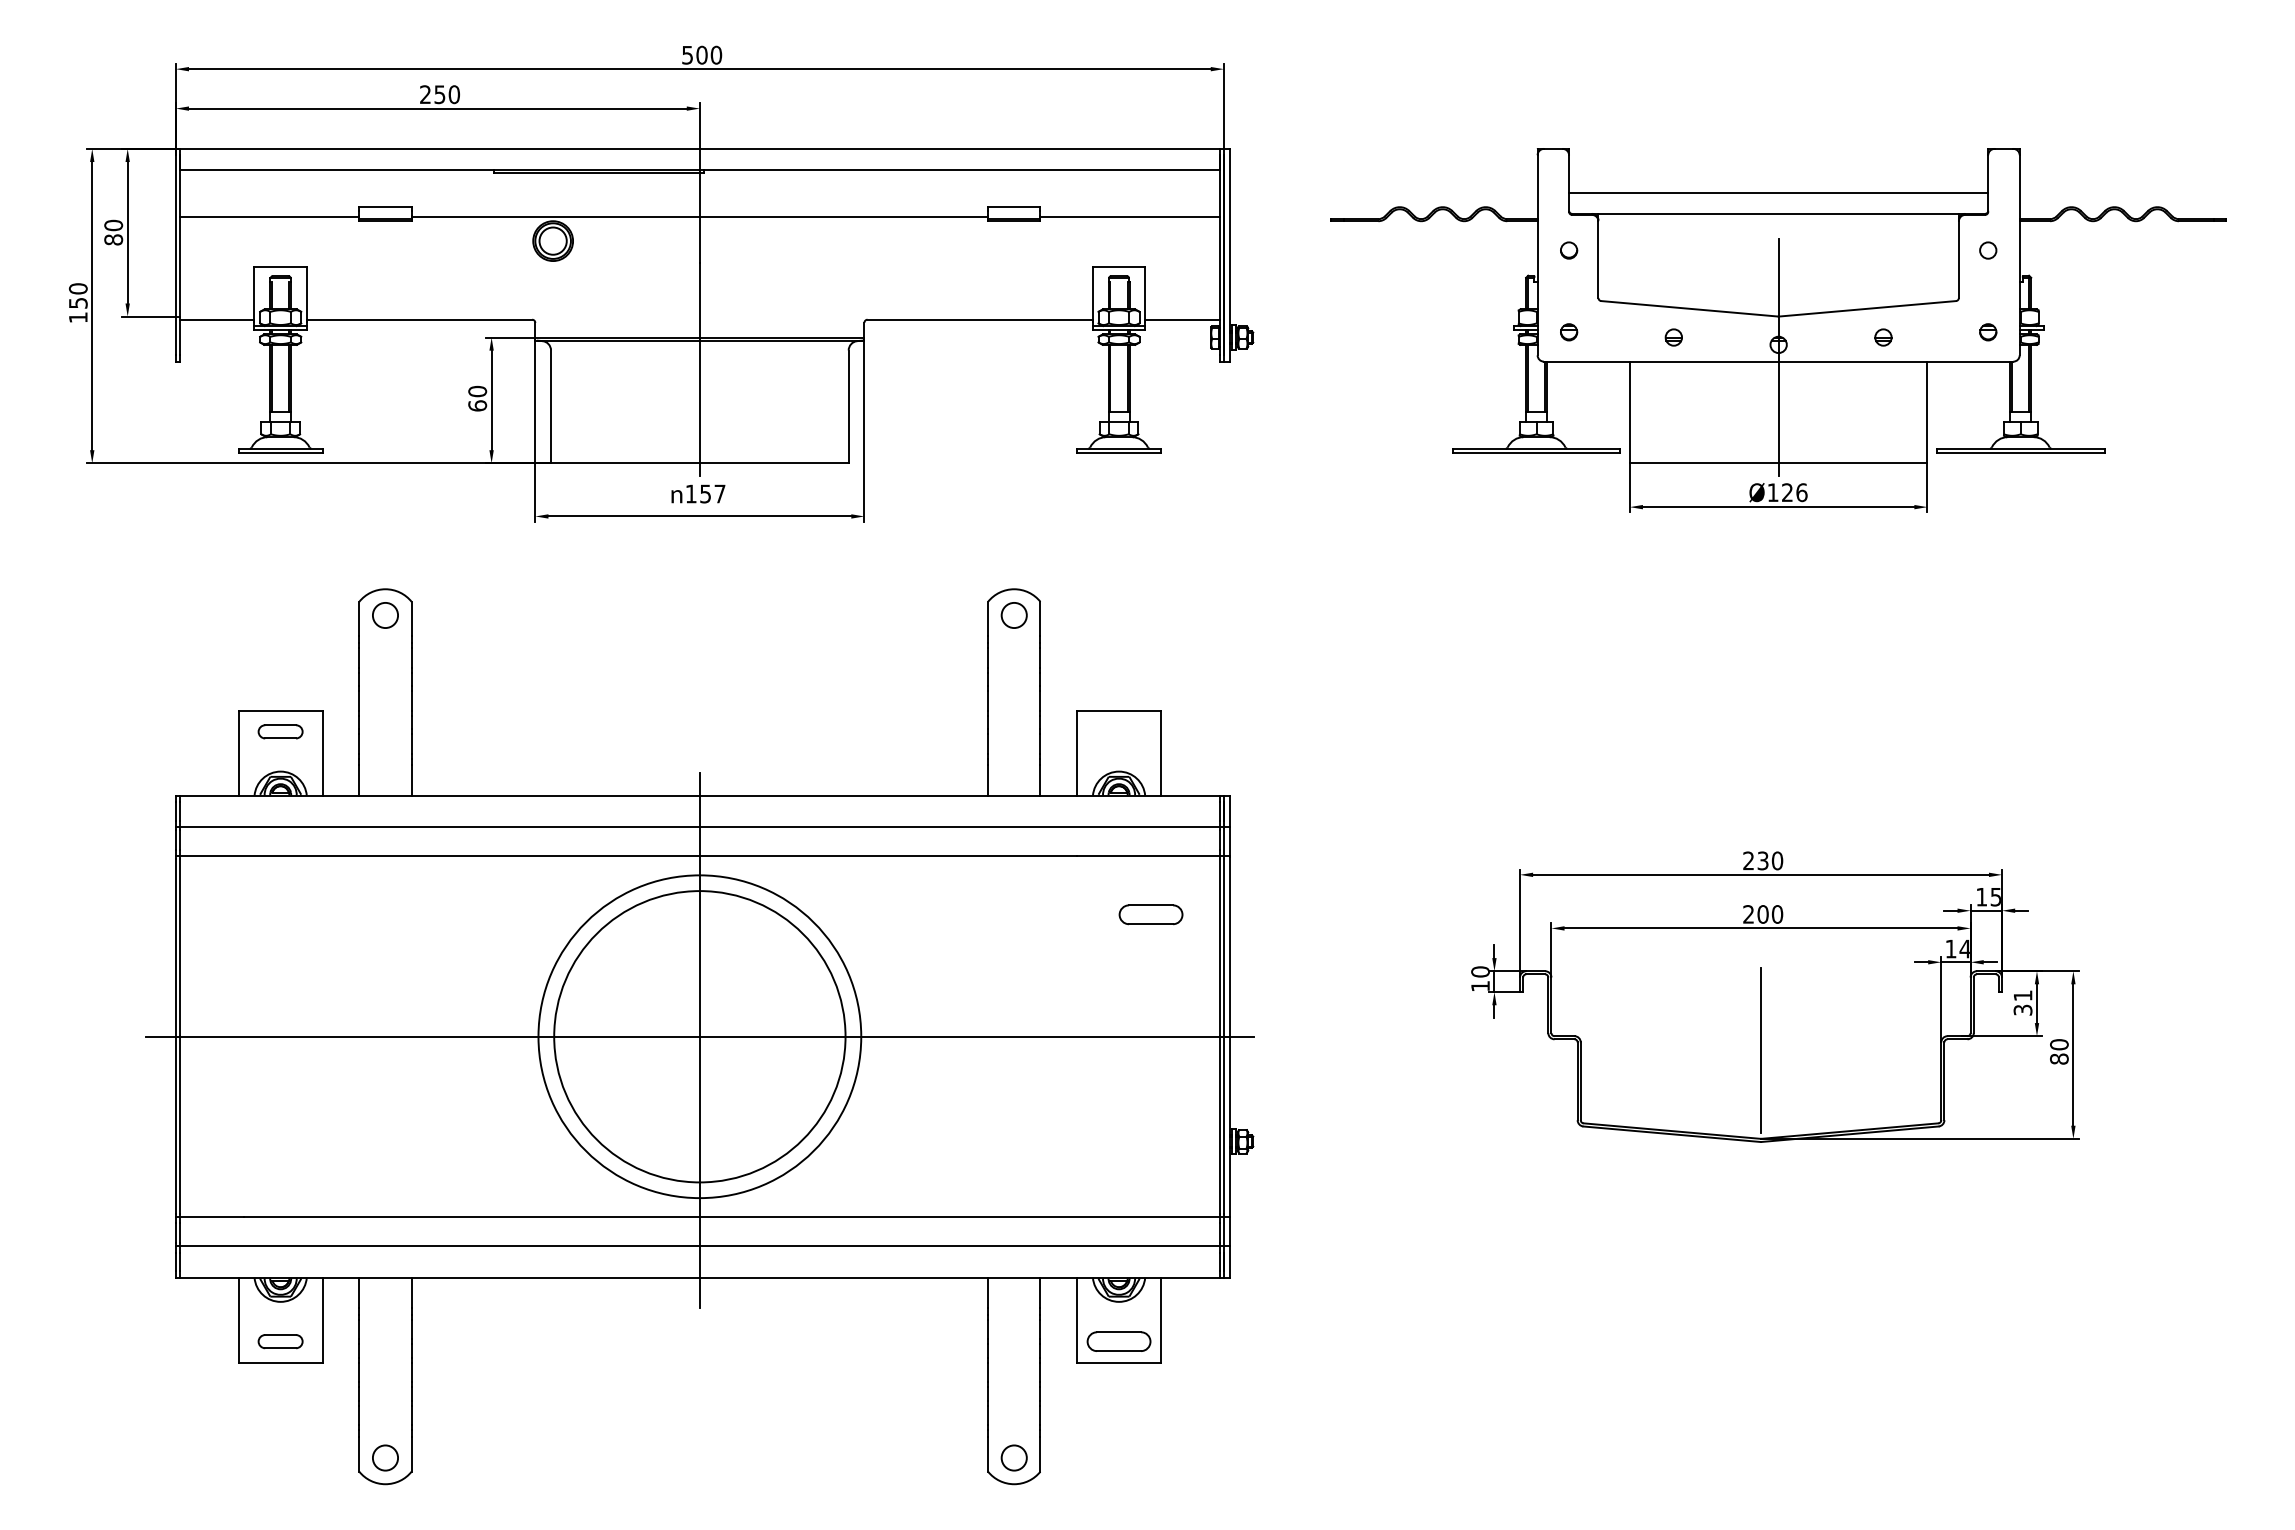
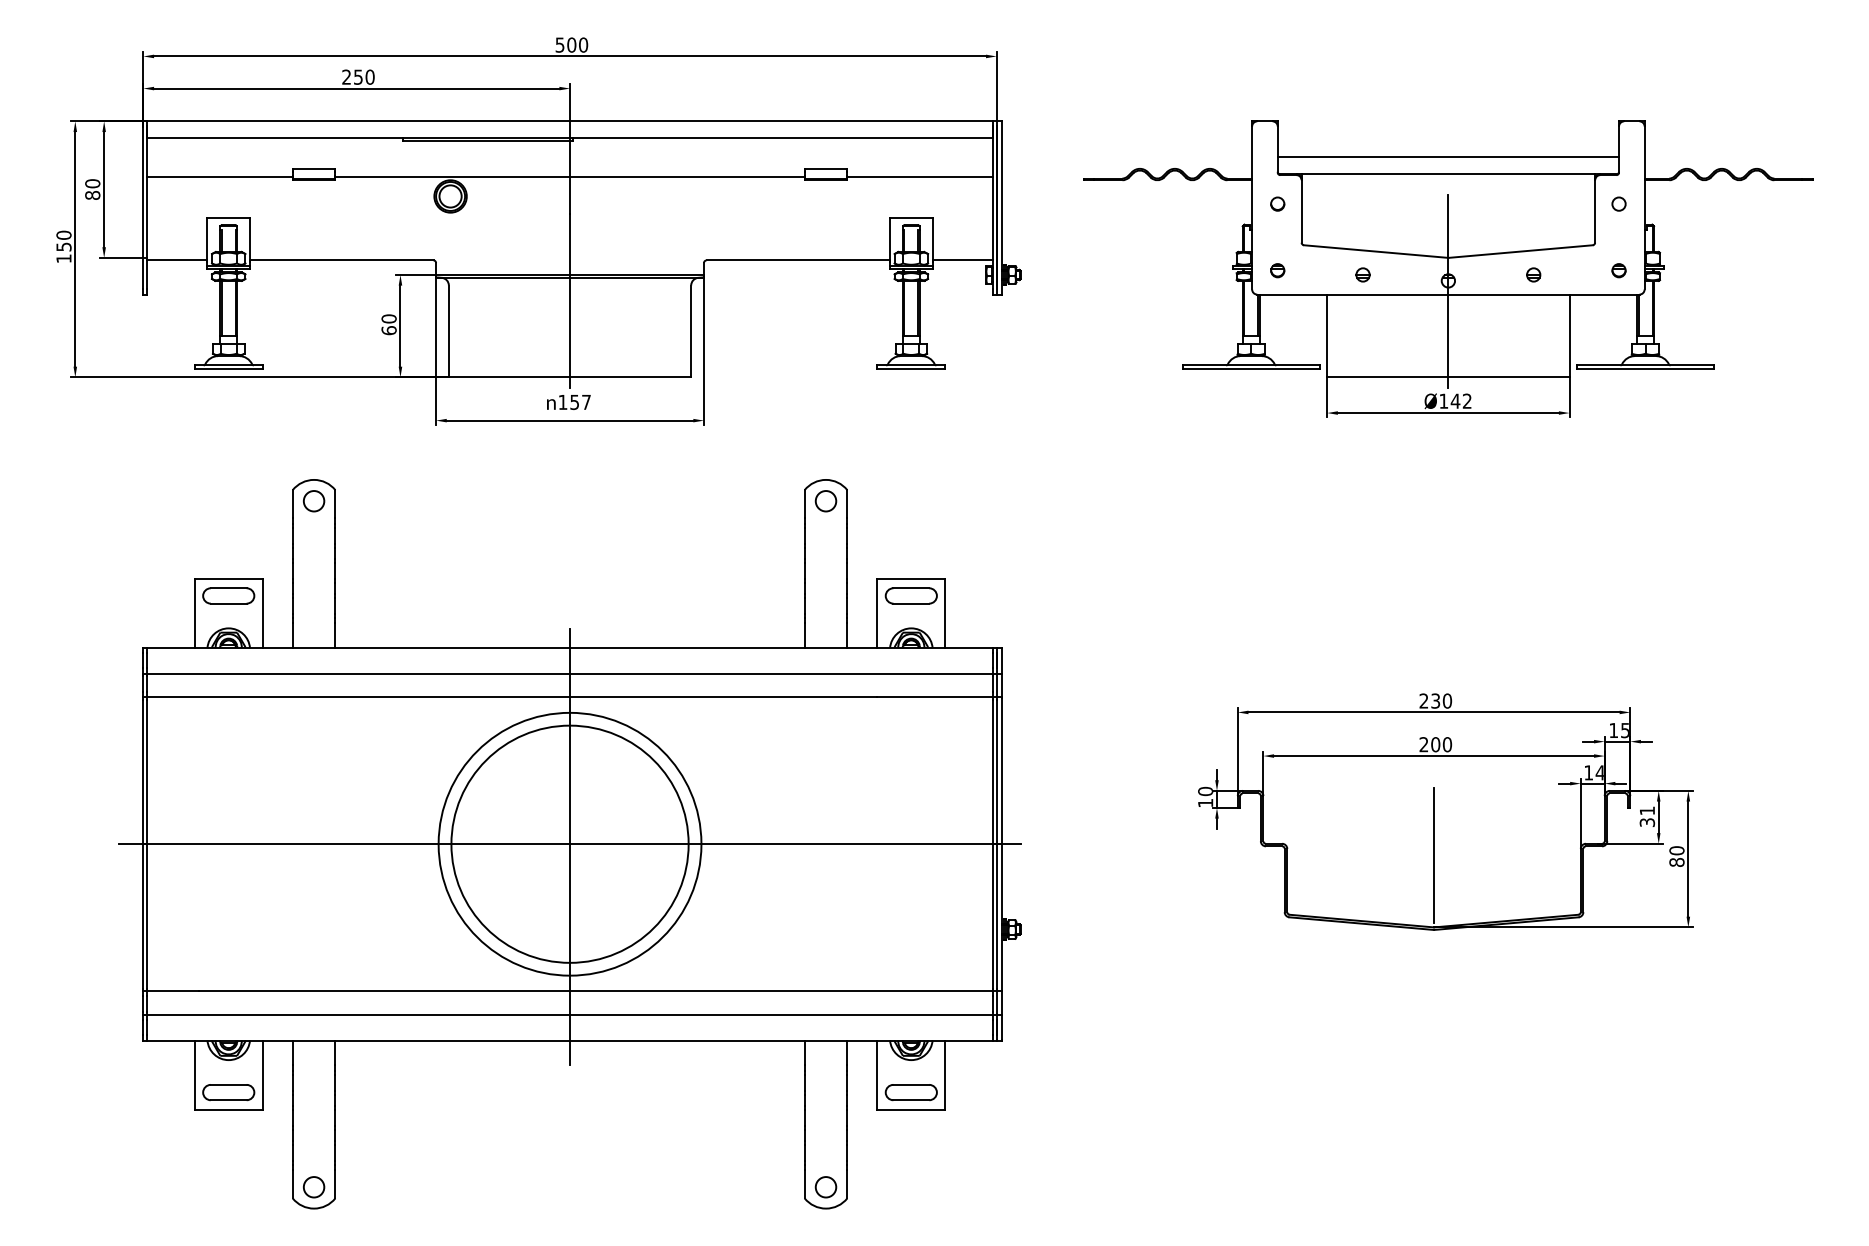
text: (1794, 492) -> (1461, 401), Ø126 -> Ø142
part: (280, 731) -> (228, 595), size x1.43
part: (1150, 914) -> (910, 595), moved
part: (280, 1341) -> (228, 1092), size x1.43

